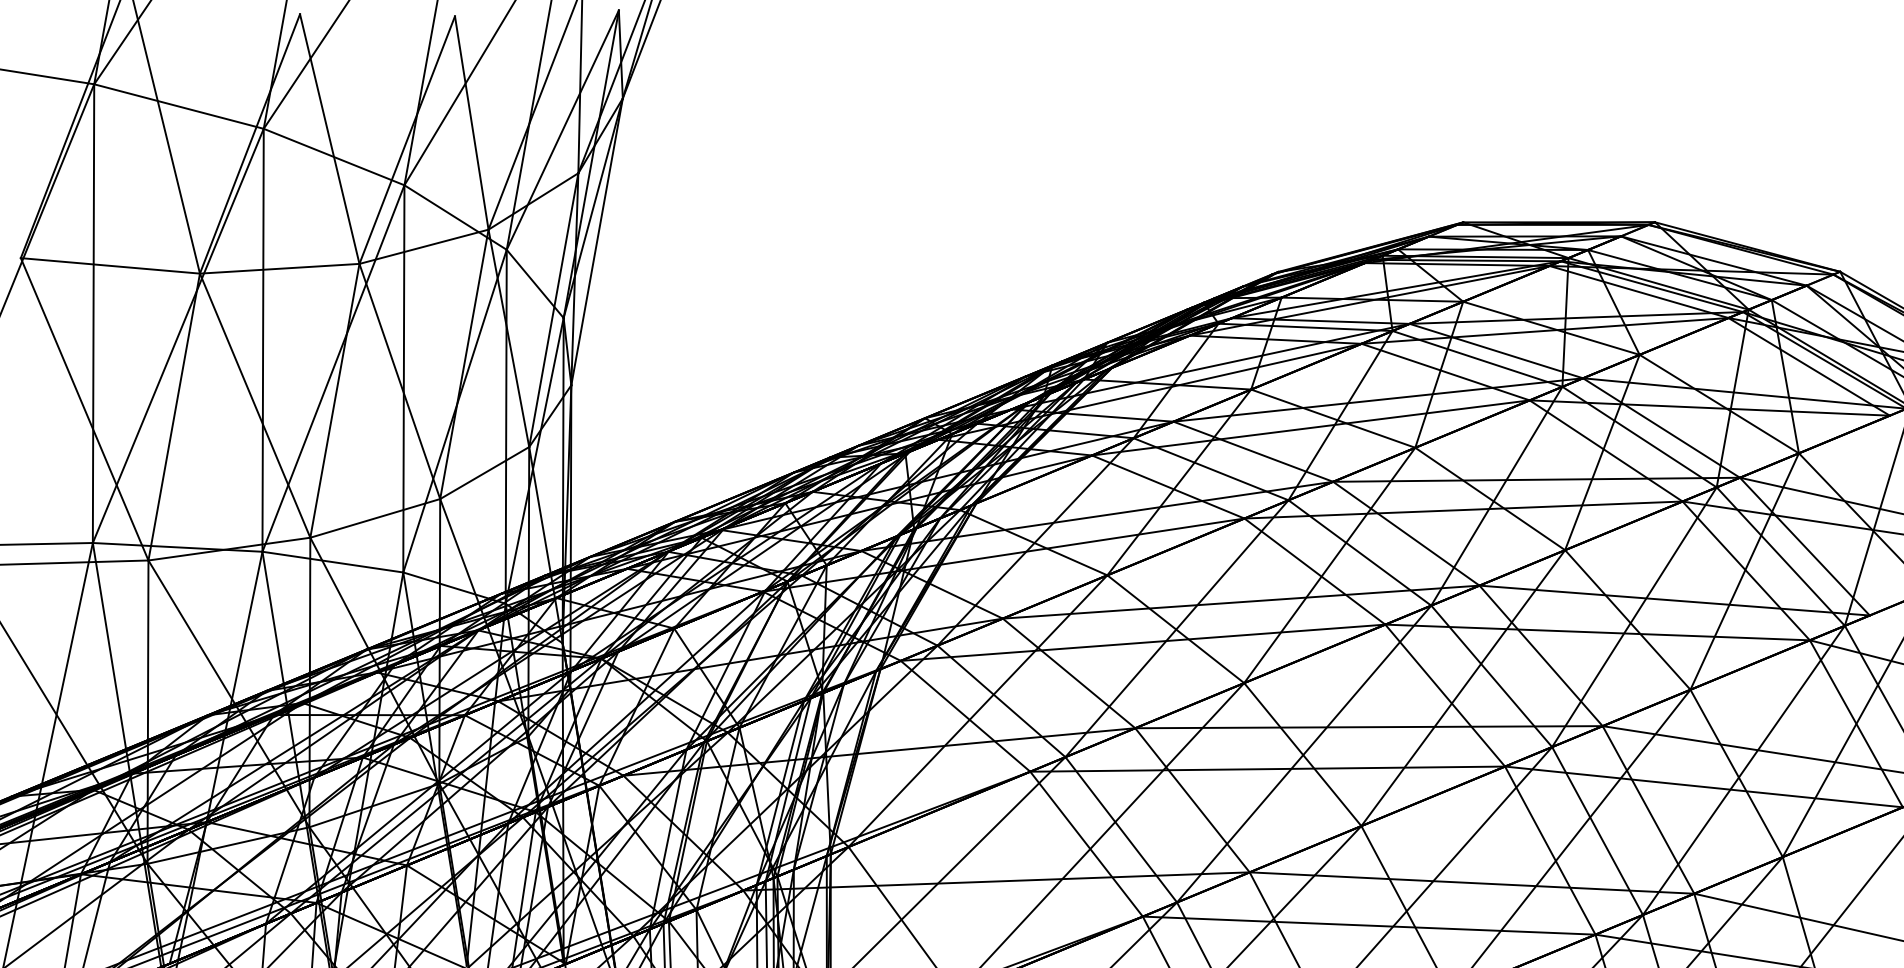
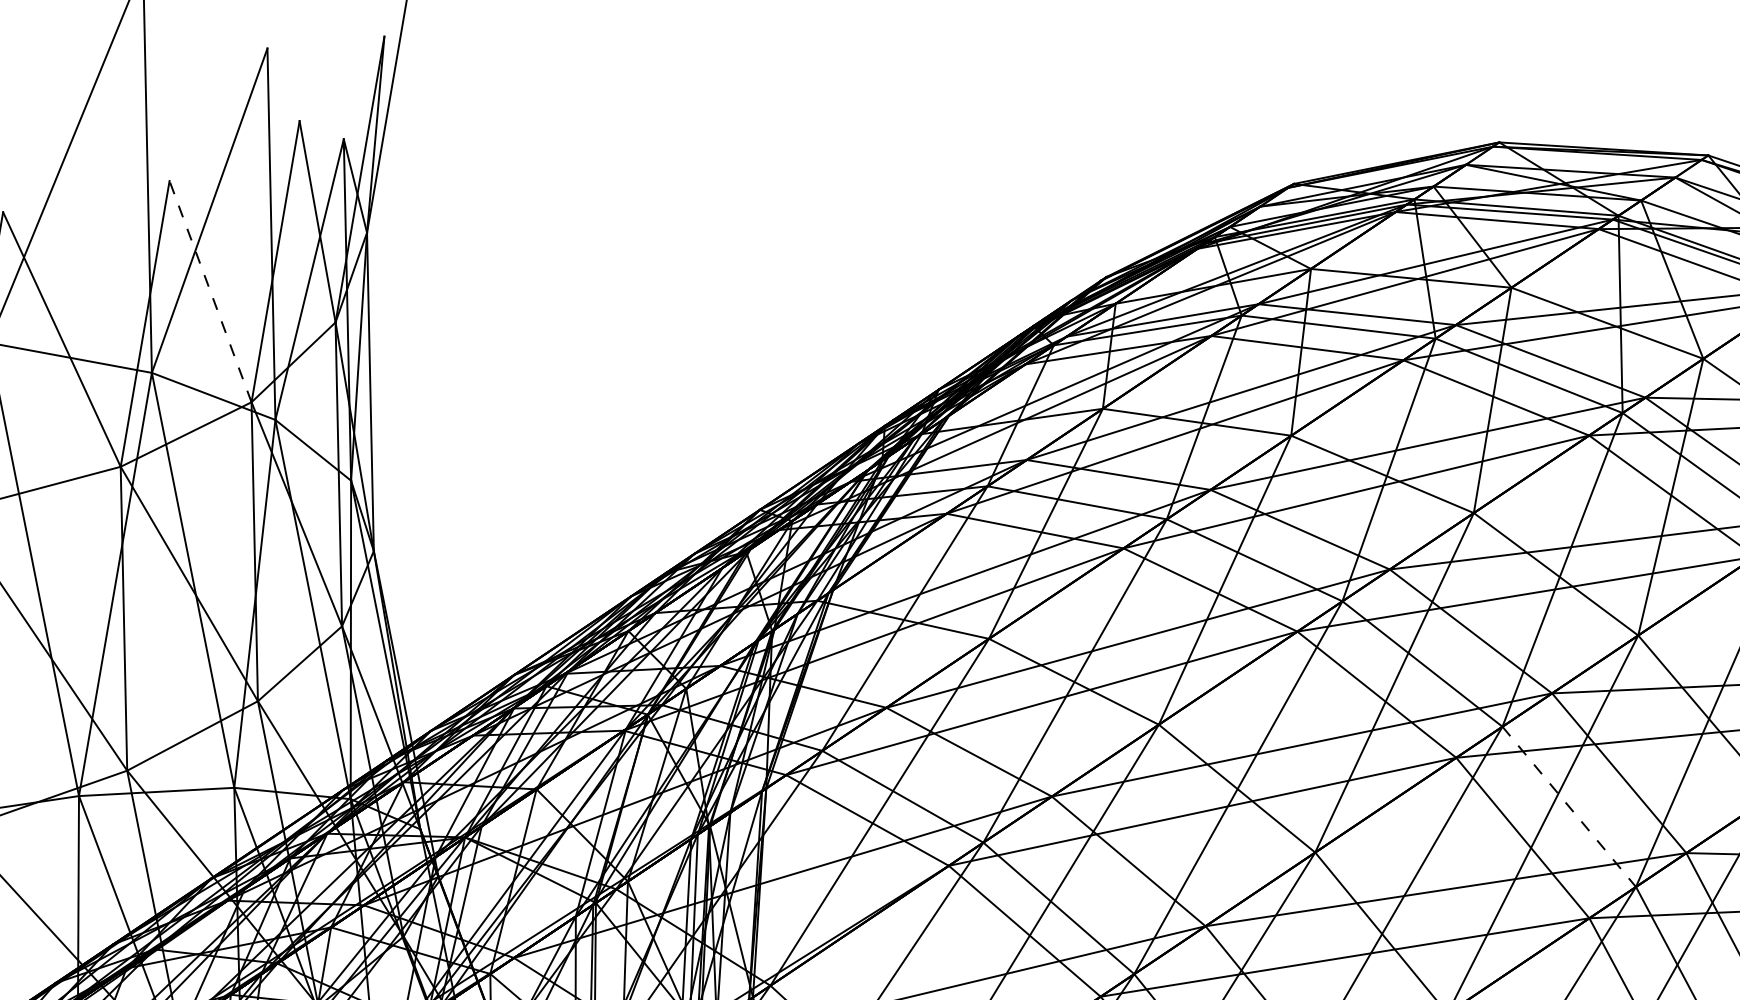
line: (471, 123) -> (210, 292), solid -> dashed
line: (1597, 831) -> (1569, 807), solid -> dashed

